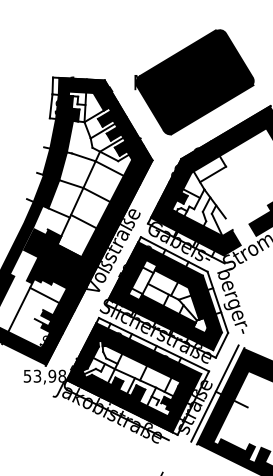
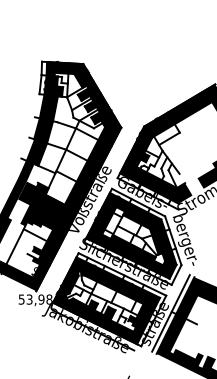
part: (194, 82) -> (154, 65), removed

